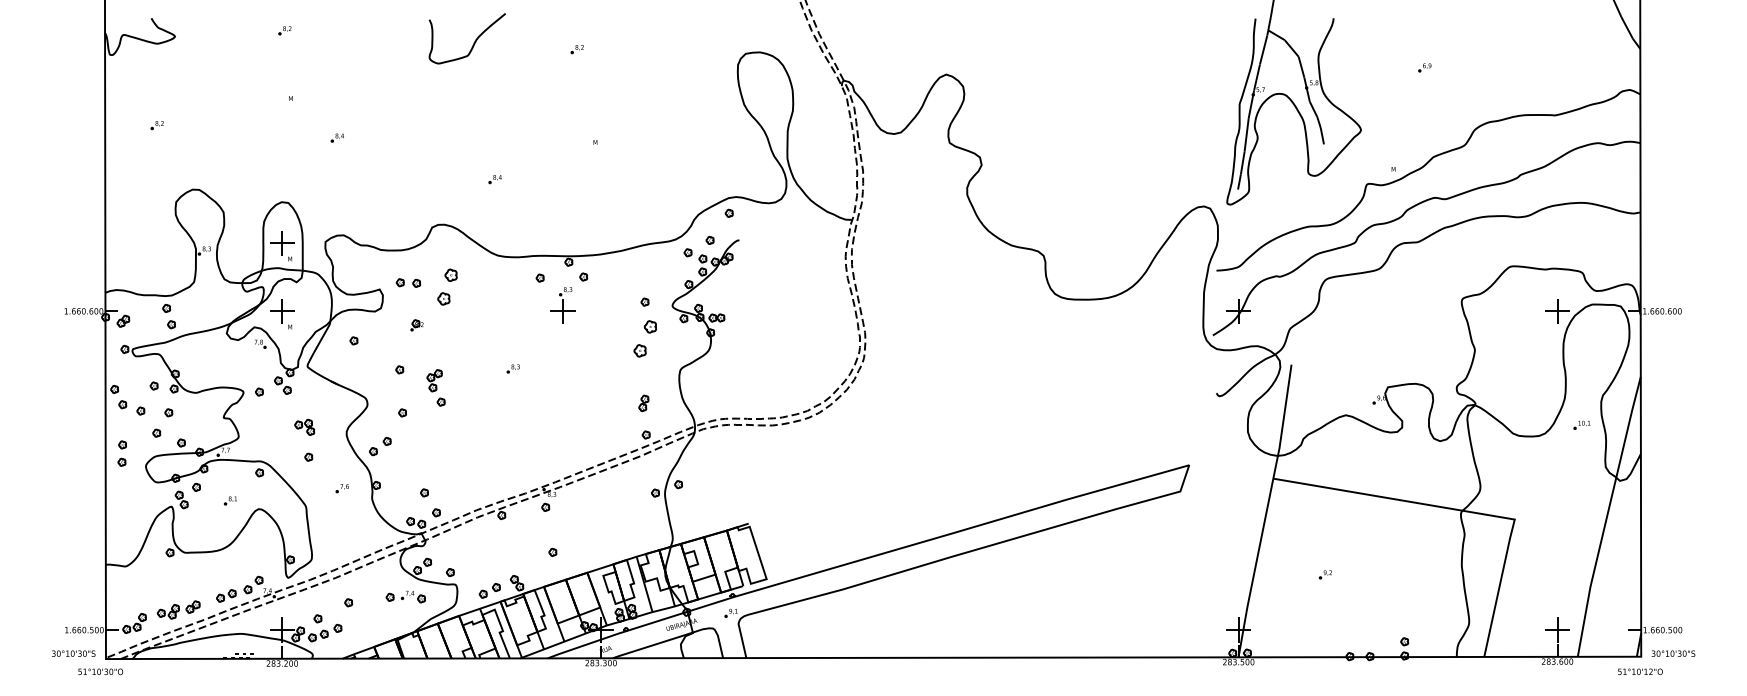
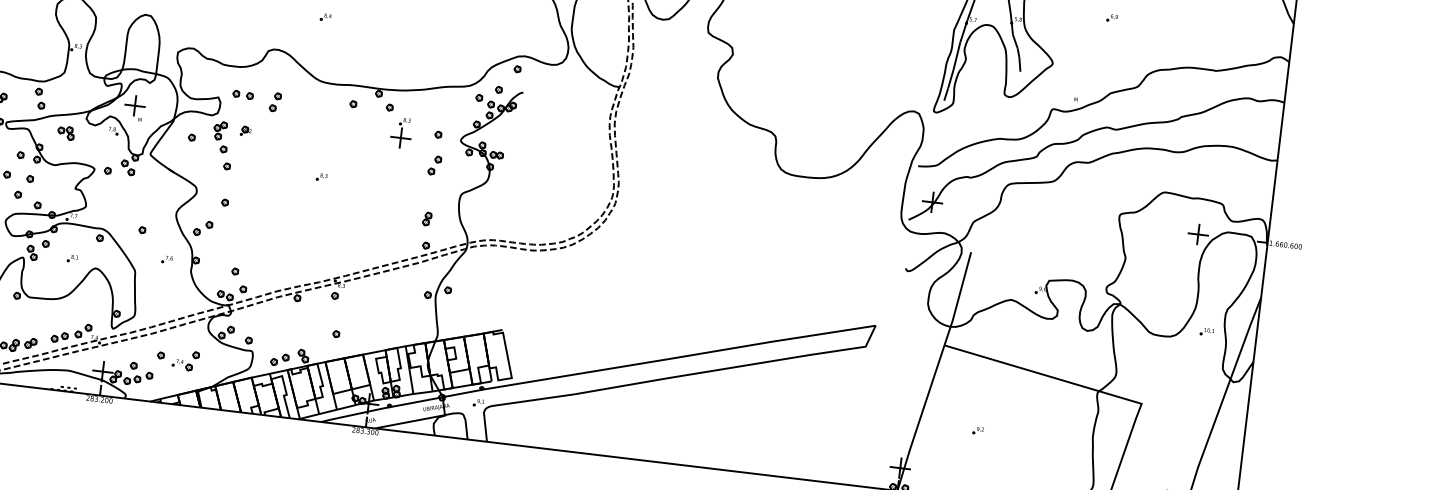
part: (282, 246) -> (141, 51), removed
part: (447, 286) -> (275, 101), size x0.62
part: (562, 305) -> (400, 133), moved
part: (644, 339) -> (434, 165), size x0.62
part: (435, 387) -> (220, 136), moved
part: (304, 427) -> (65, 133), moved
part: (412, 596) -> (181, 364), moved

